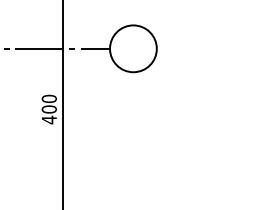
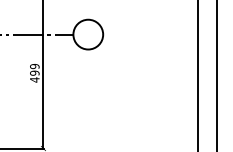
text: (48, 103) -> (34, 69), 400 -> 499

